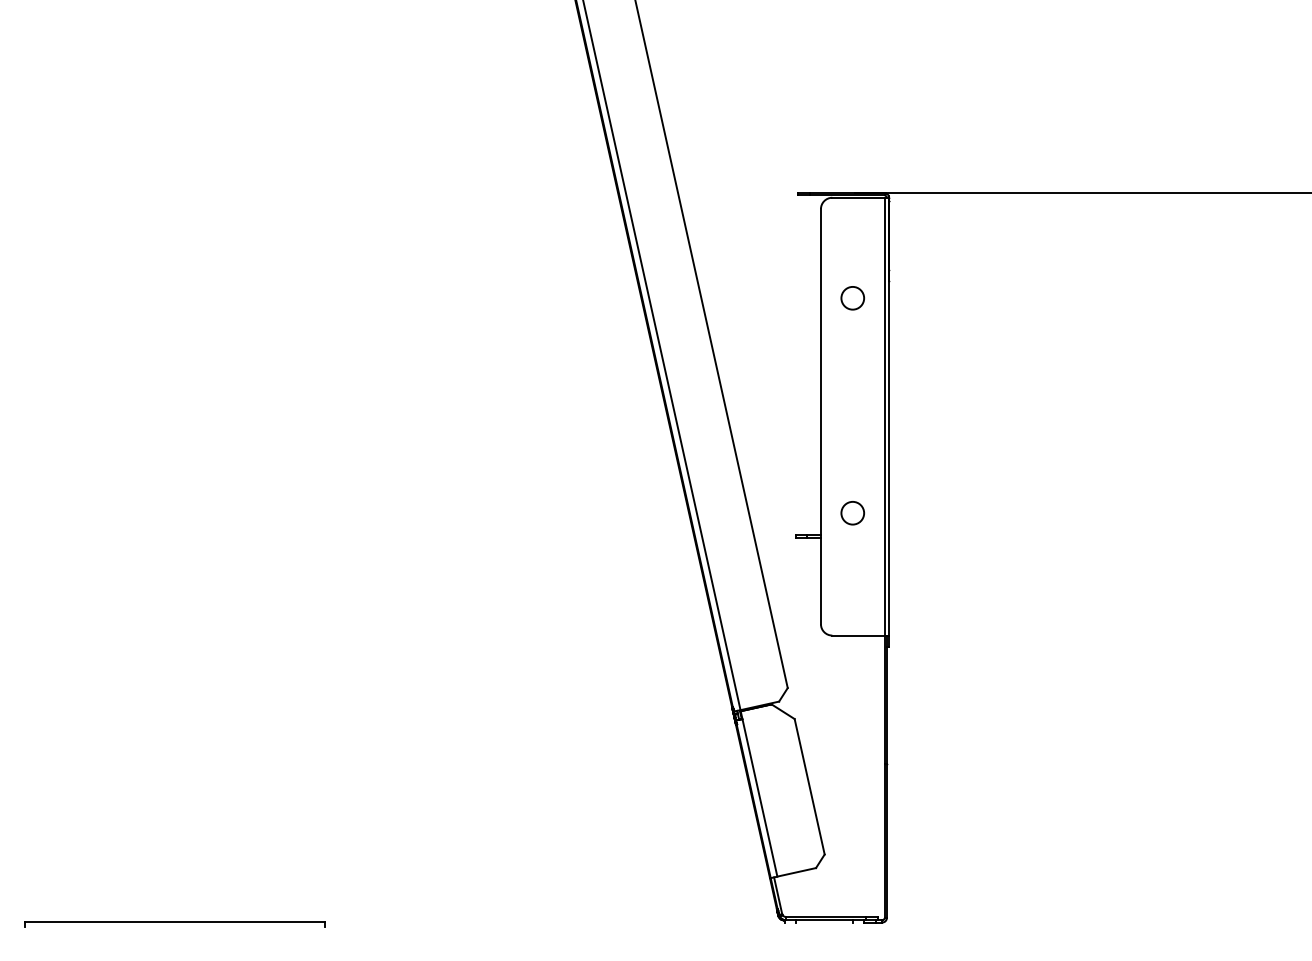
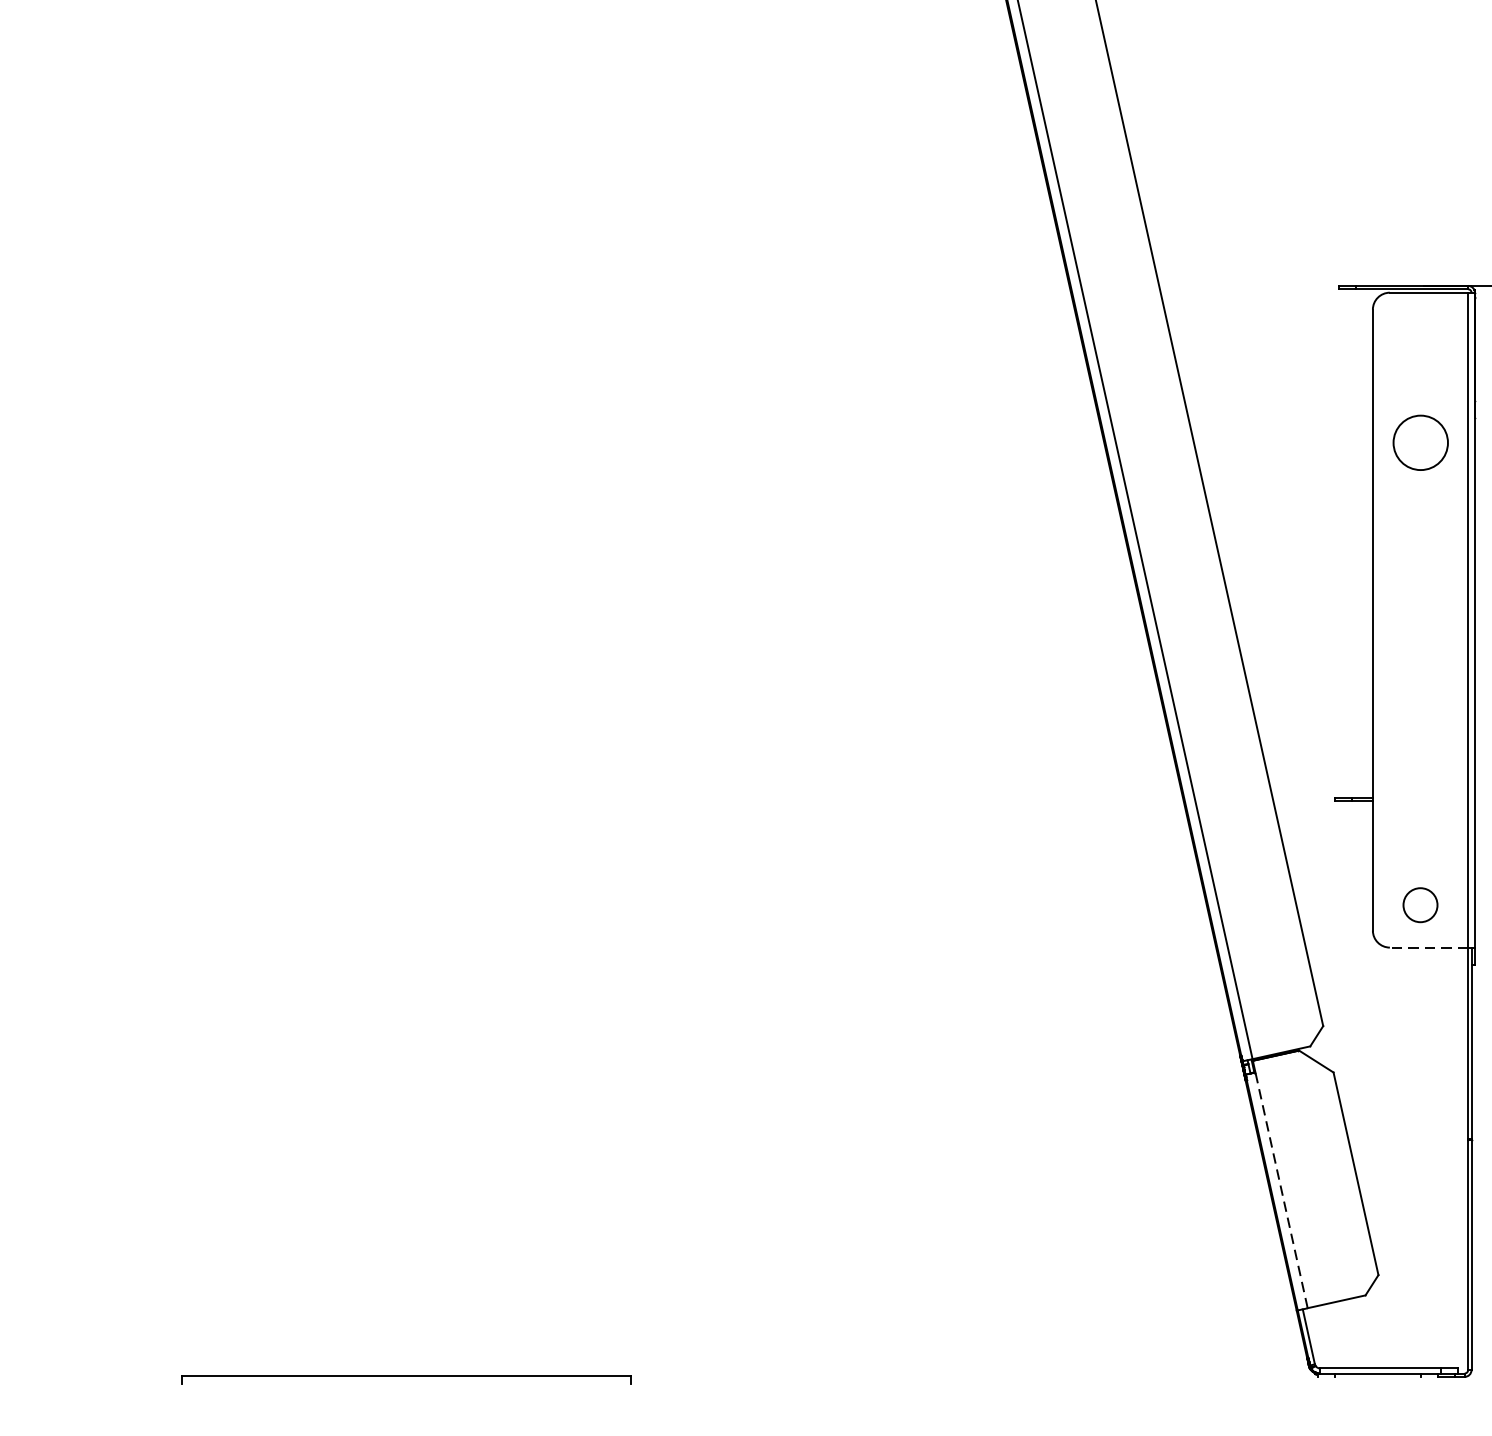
circle: (852, 298) -> (1420, 443), size x1.6
circle: (852, 513) -> (1420, 905), moved
line: (857, 635) -> (1427, 947), solid -> dashed
line: (759, 797) -> (1280, 1189), solid -> dashed

